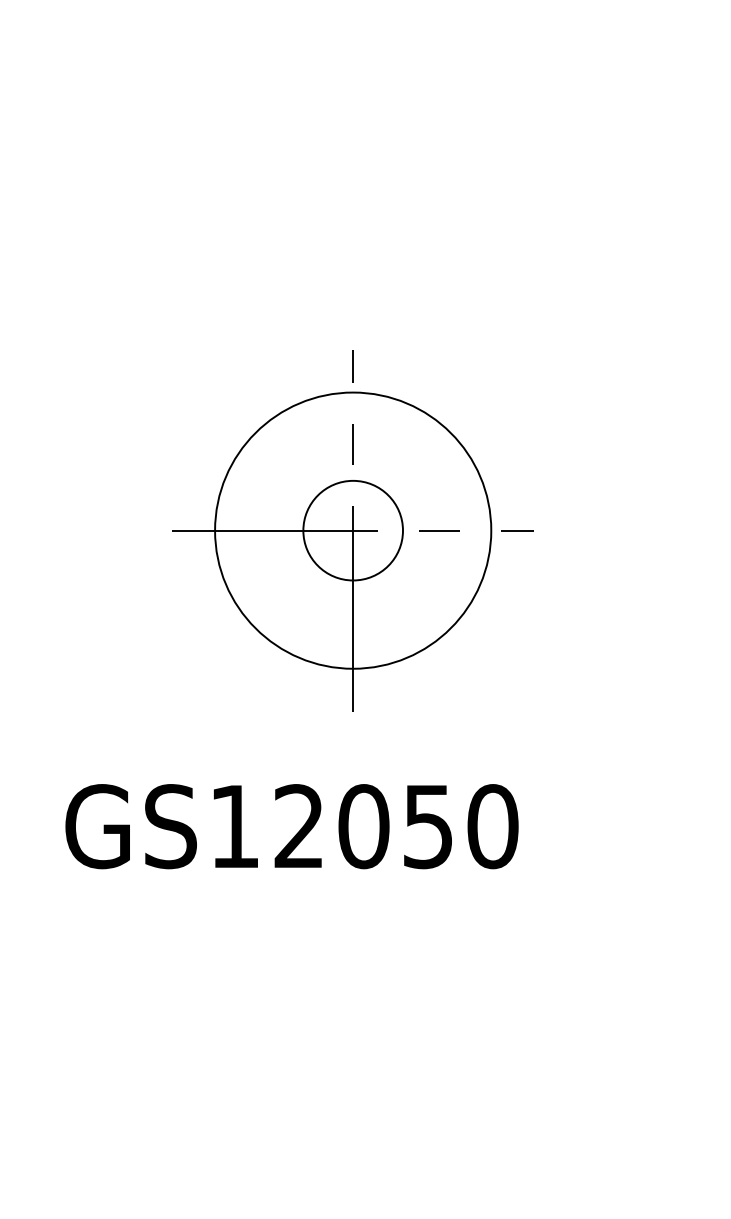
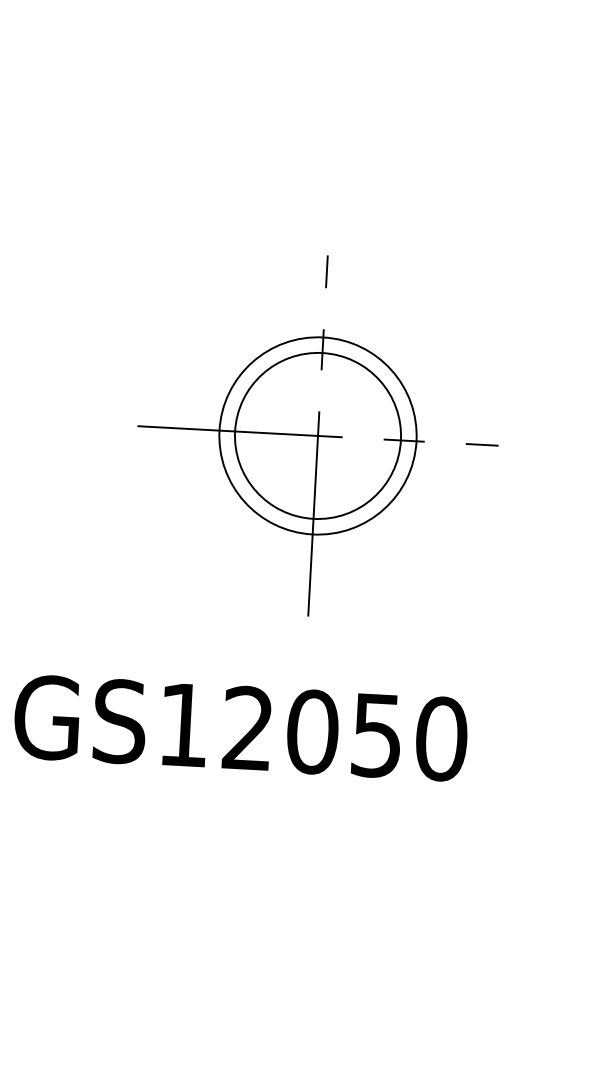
circle: (352, 530) -> (317, 435), size x0.71
circle: (353, 530) -> (318, 435), size x1.67

